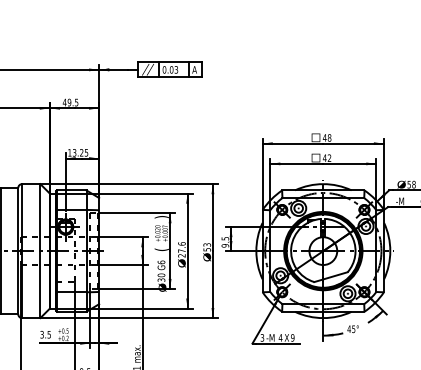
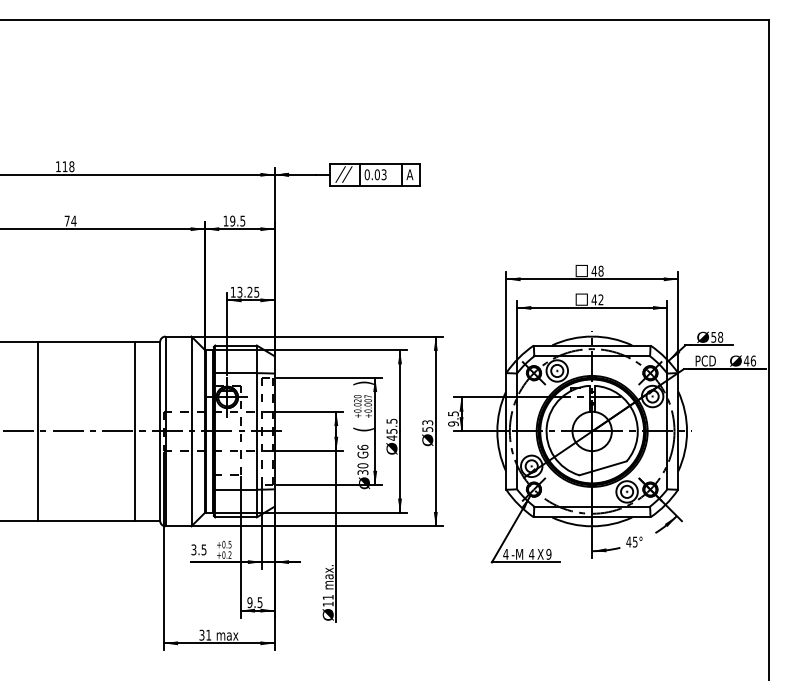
text: (64, 102) -> (225, 220), 49.5 -> 19.5
text: (403, 201) -> (705, 360), -M -> PCD
text: (181, 249) -> (391, 429), 27.6 -> 45.5
text: (262, 337) -> (505, 553), 3 -> 4

